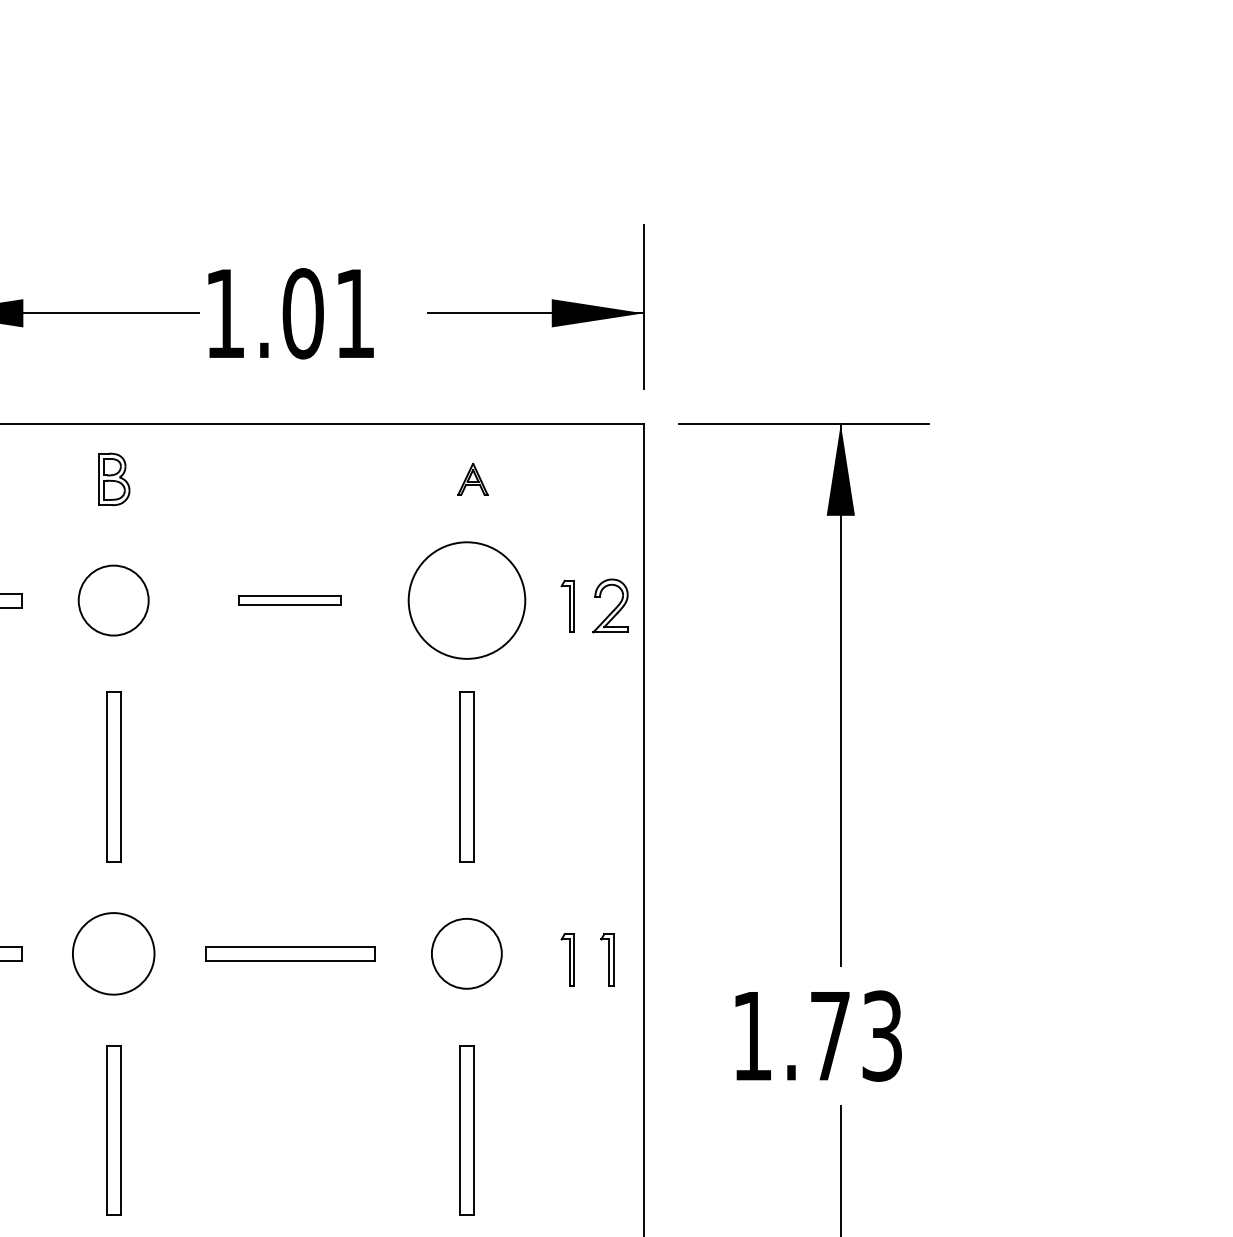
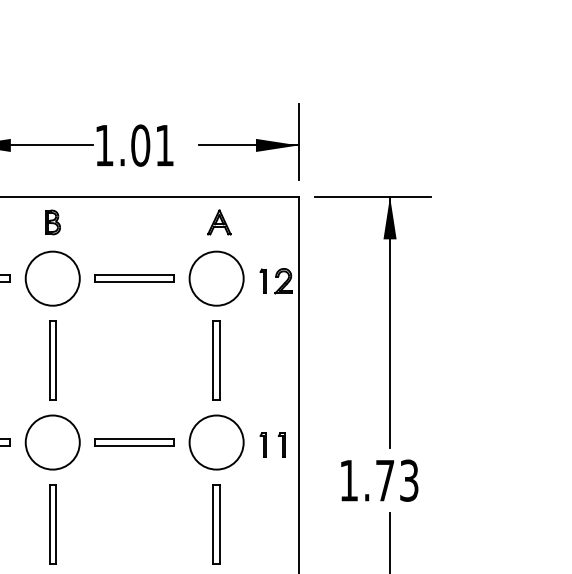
part: (473, 479) -> (219, 222), size x1.67
circle: (113, 600) -> (52, 278), size x1.67
part: (289, 600) -> (134, 278), size x1.67
circle: (113, 953) -> (52, 442), size x1.43
circle: (466, 953) -> (216, 442), size x1.67

